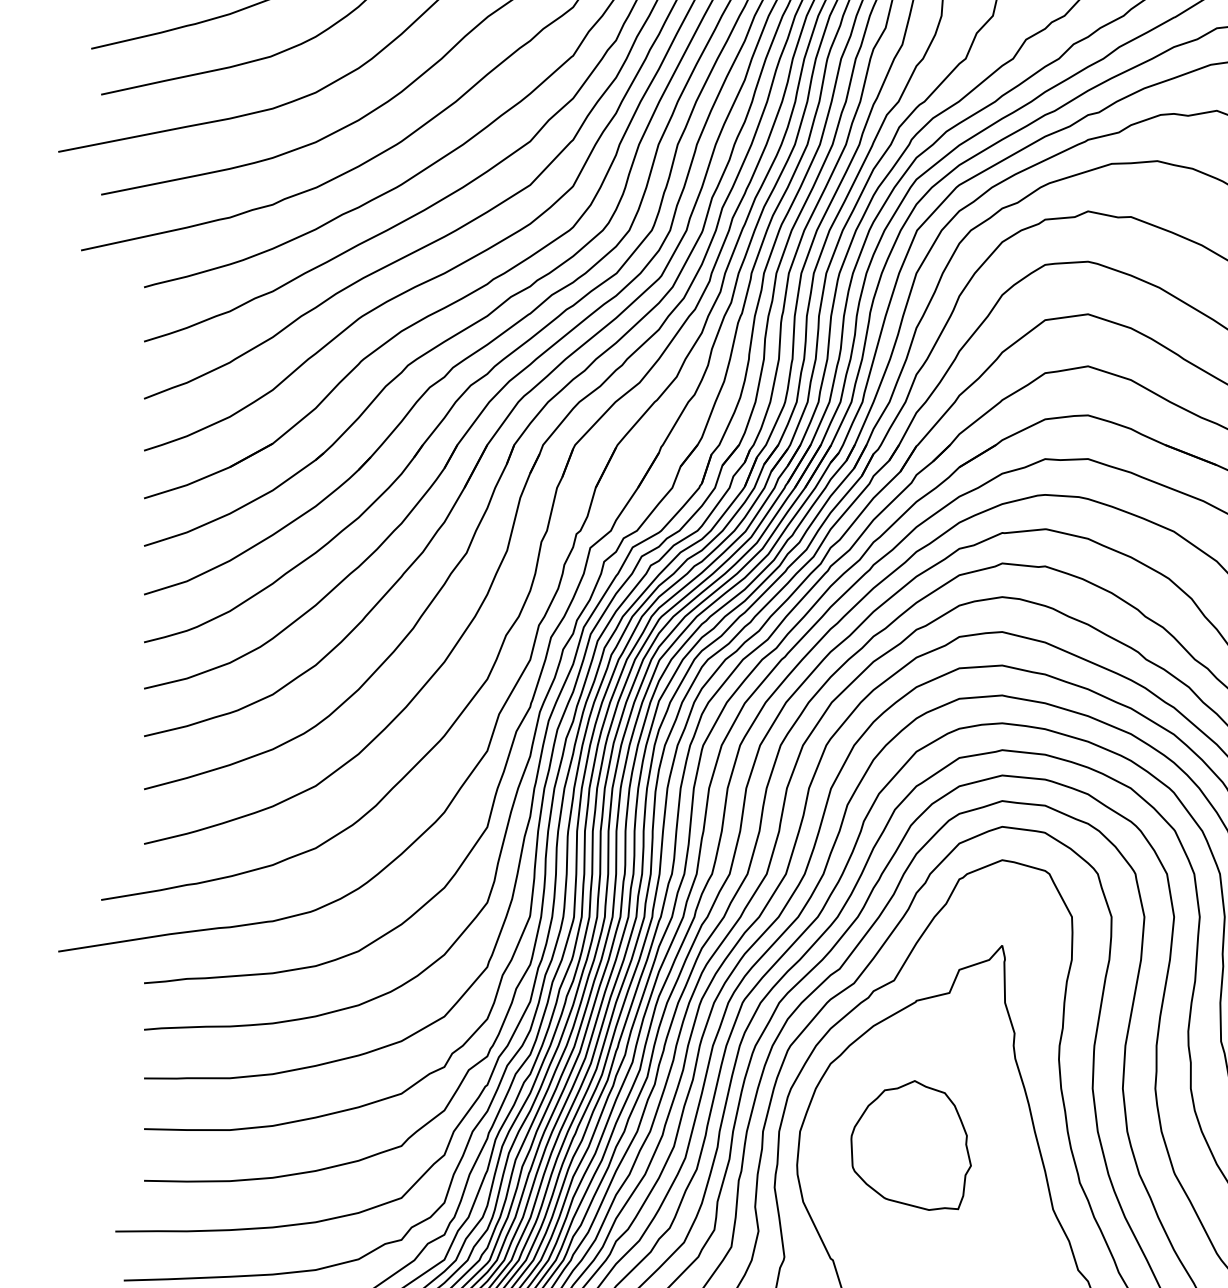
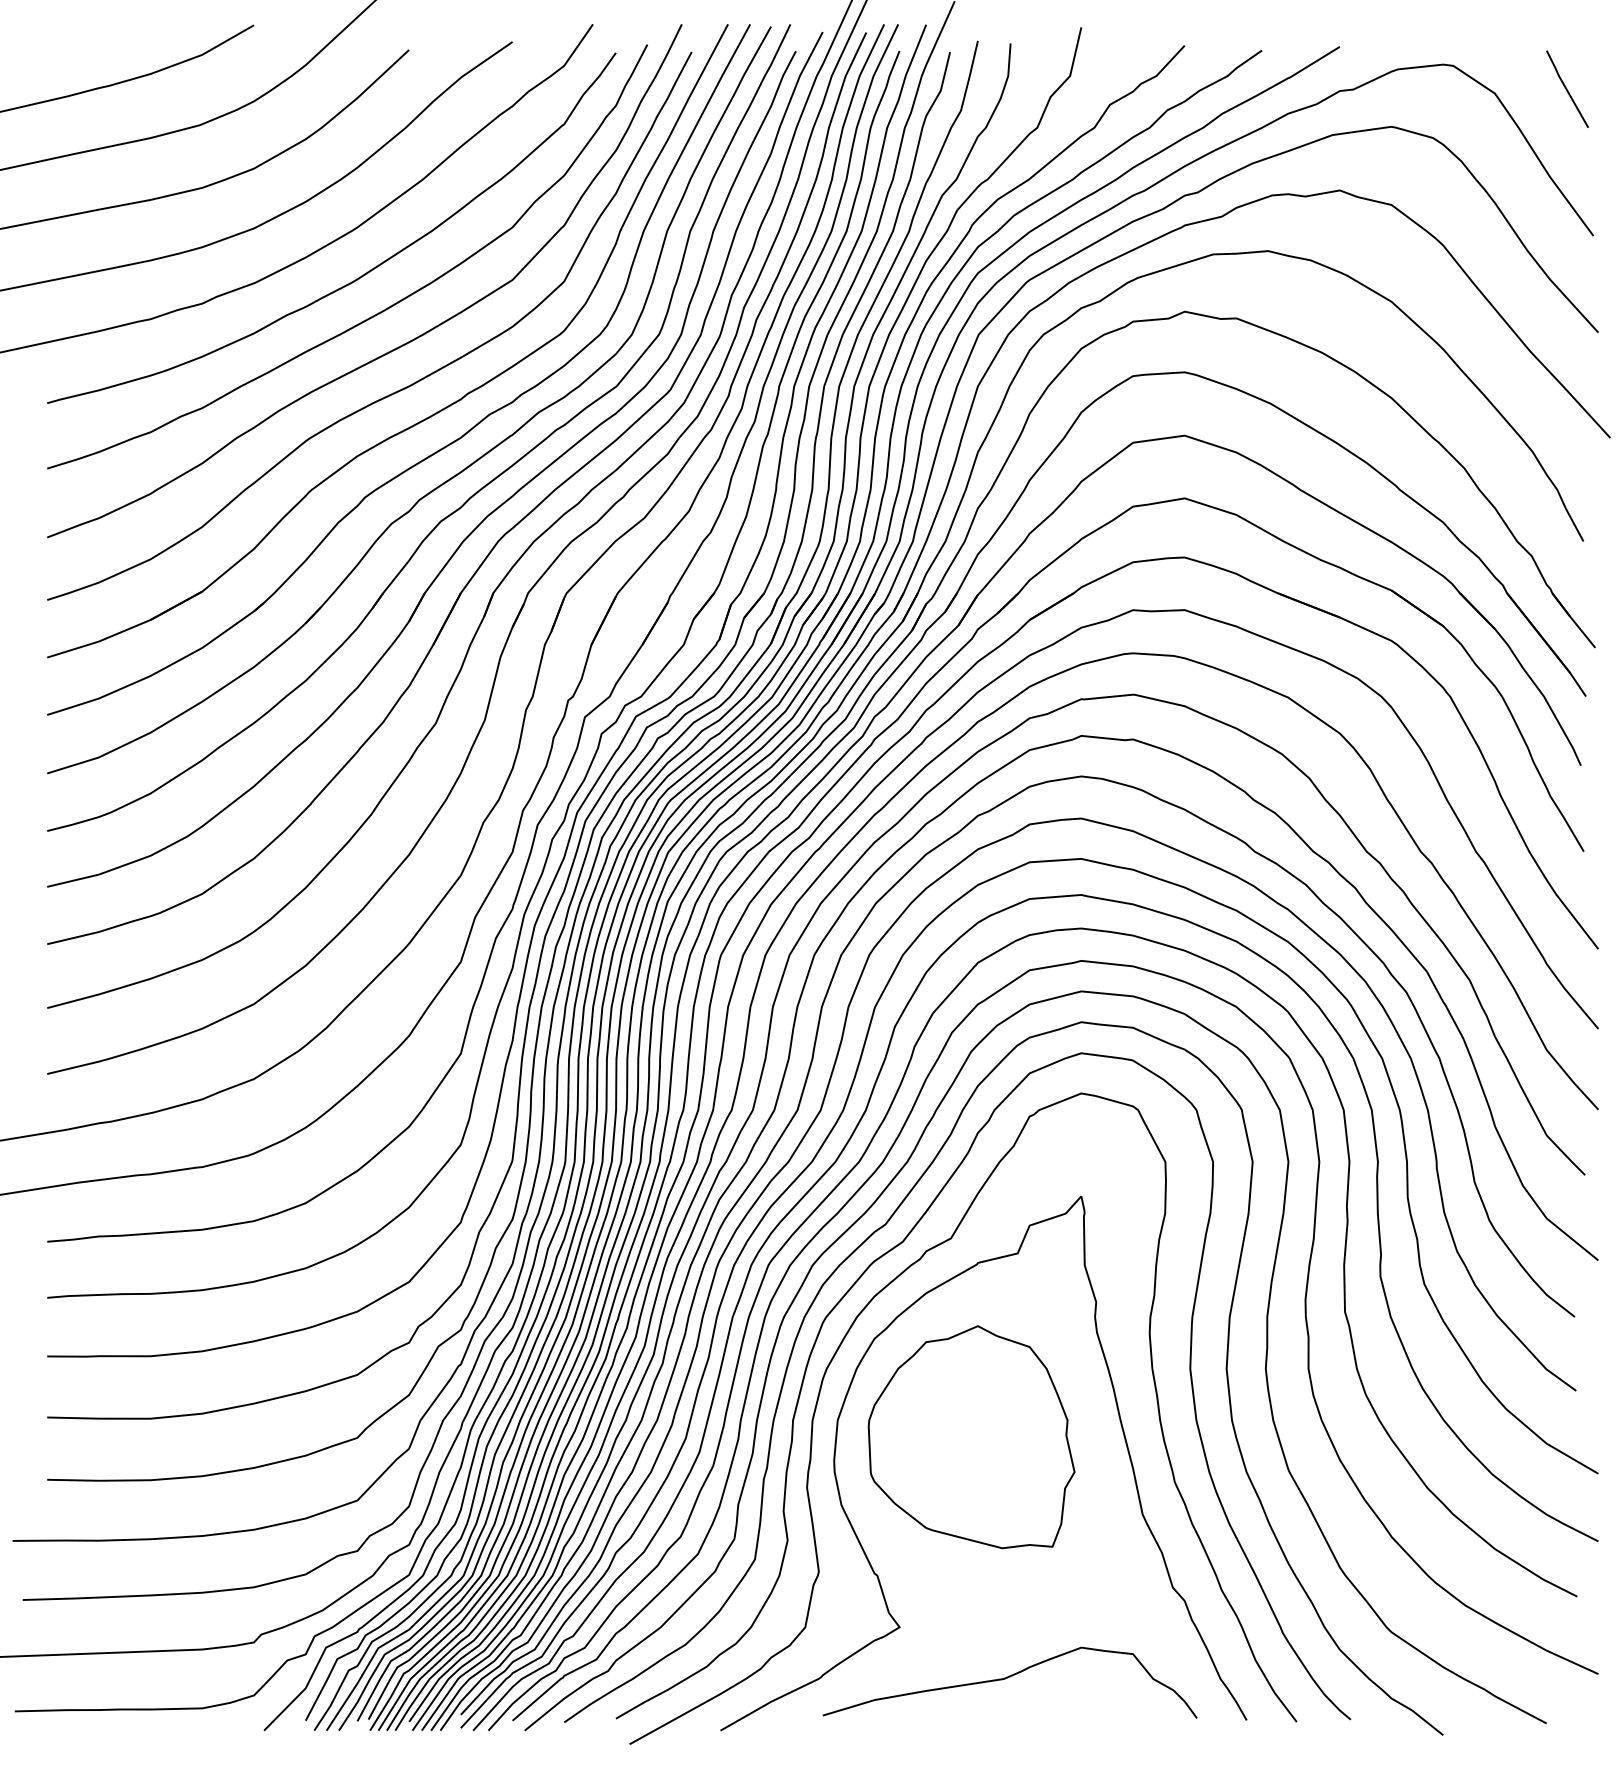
part: (911, 1145) -> (971, 1437), size x1.43

